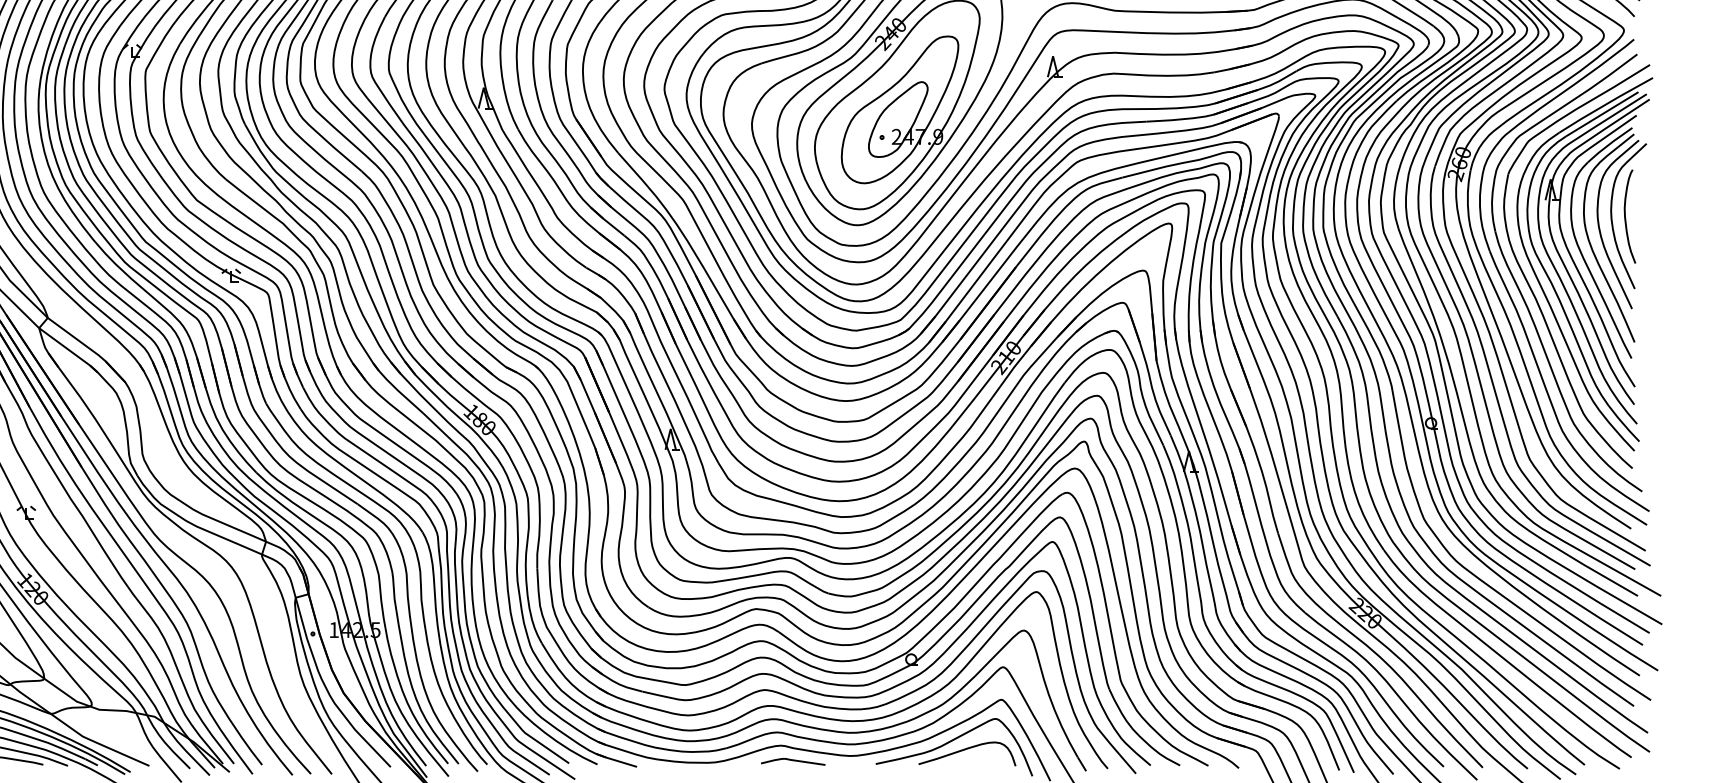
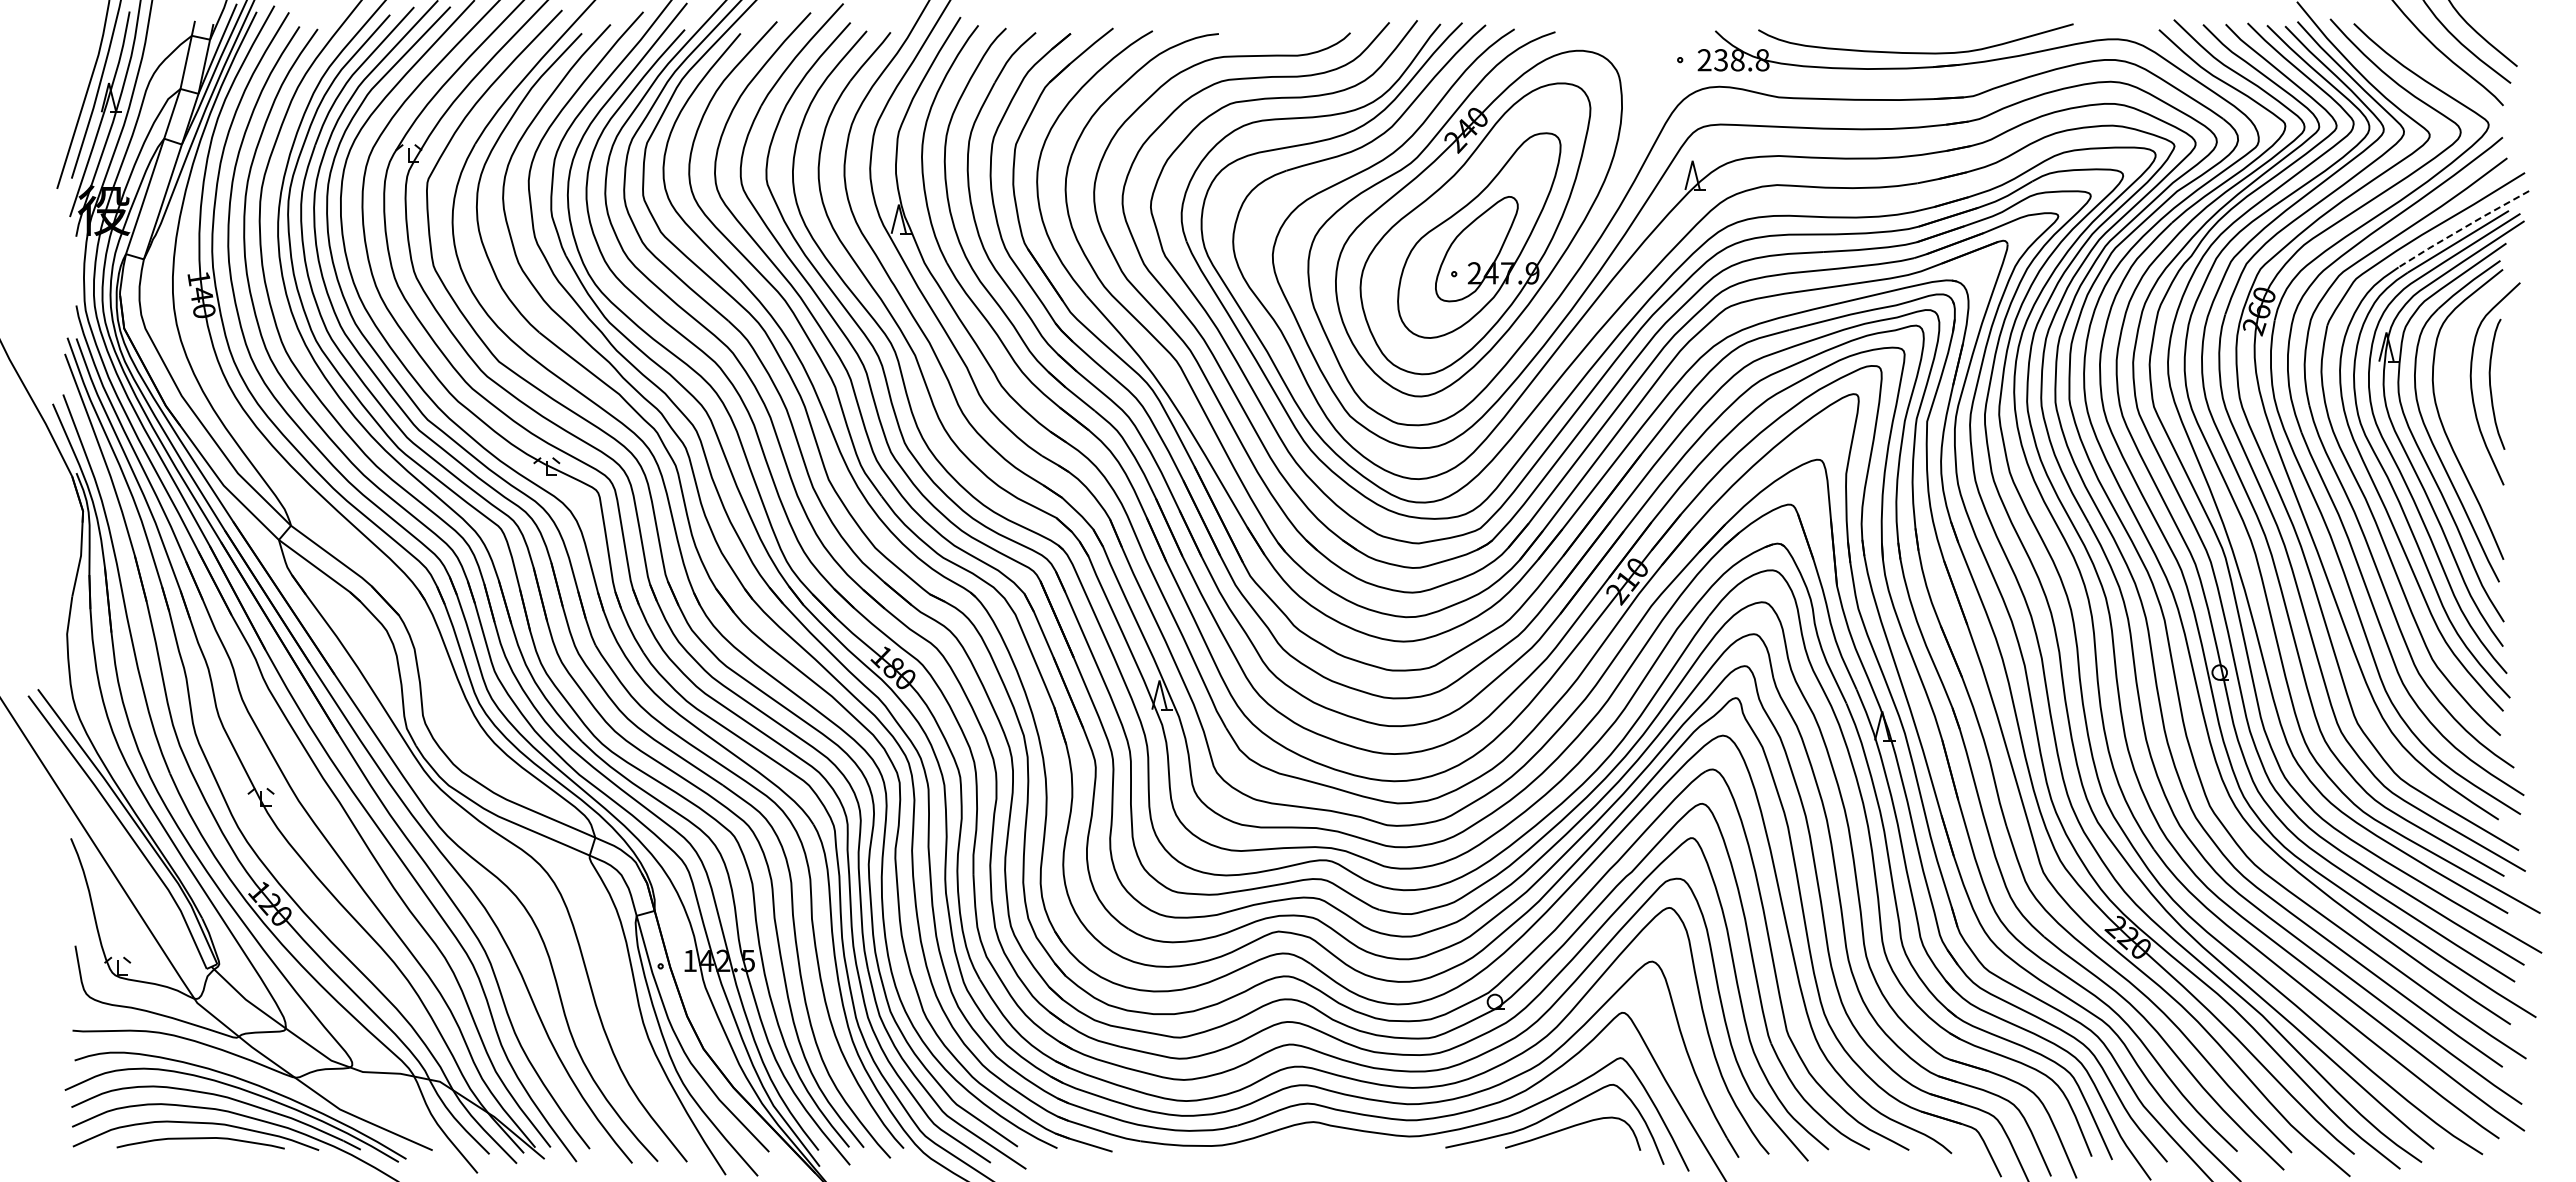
line: (1605, 104) -> (2462, 228), solid -> dashed
curve: (1600, 228) -> (2455, 401), removed
curve: (793, 761) -> (1330, 1143), removed

